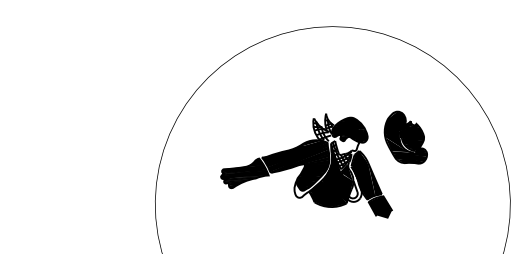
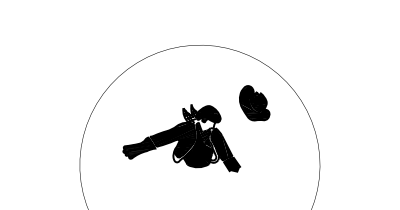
part: (405, 138) -> (254, 103), moved

